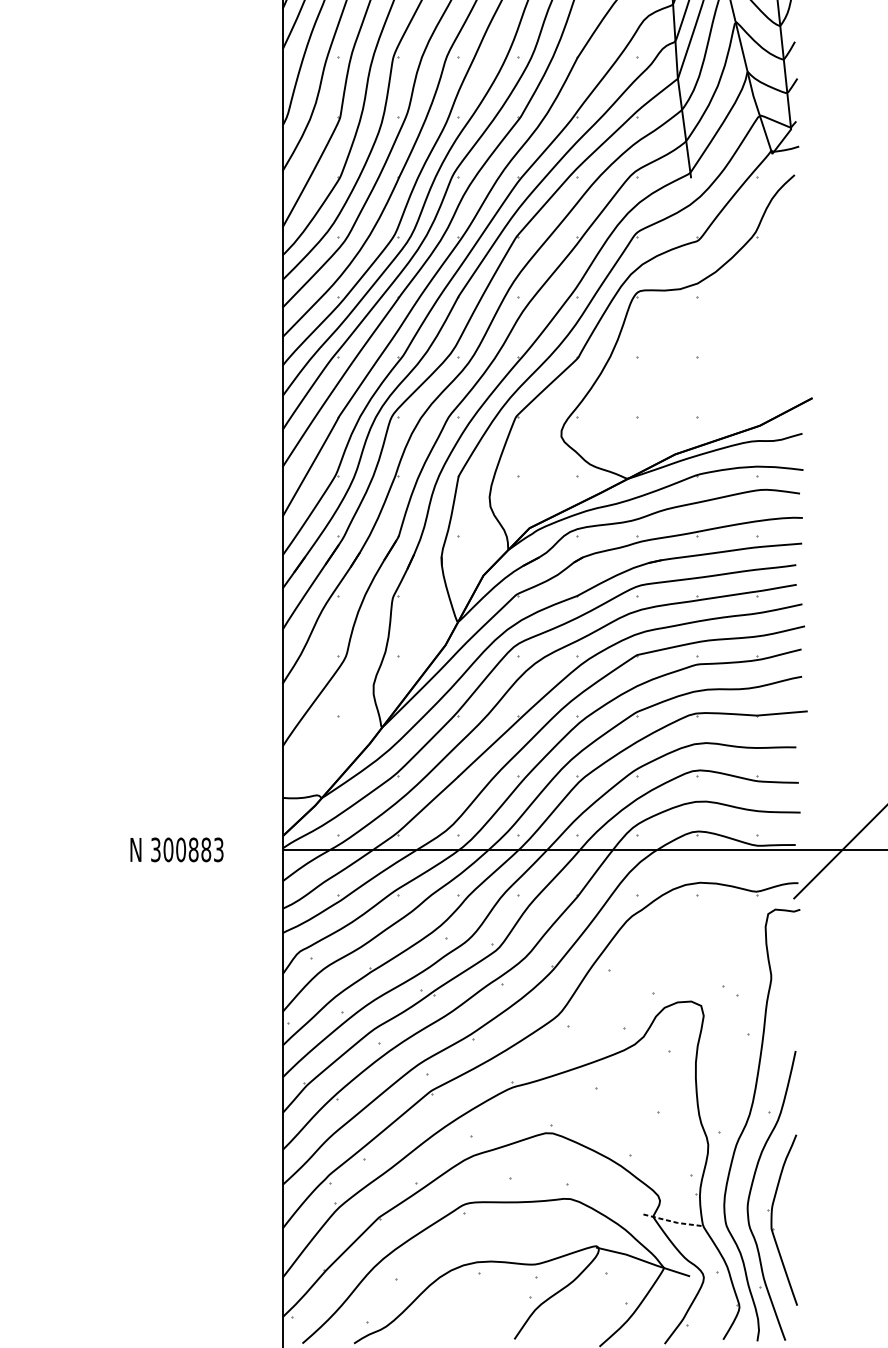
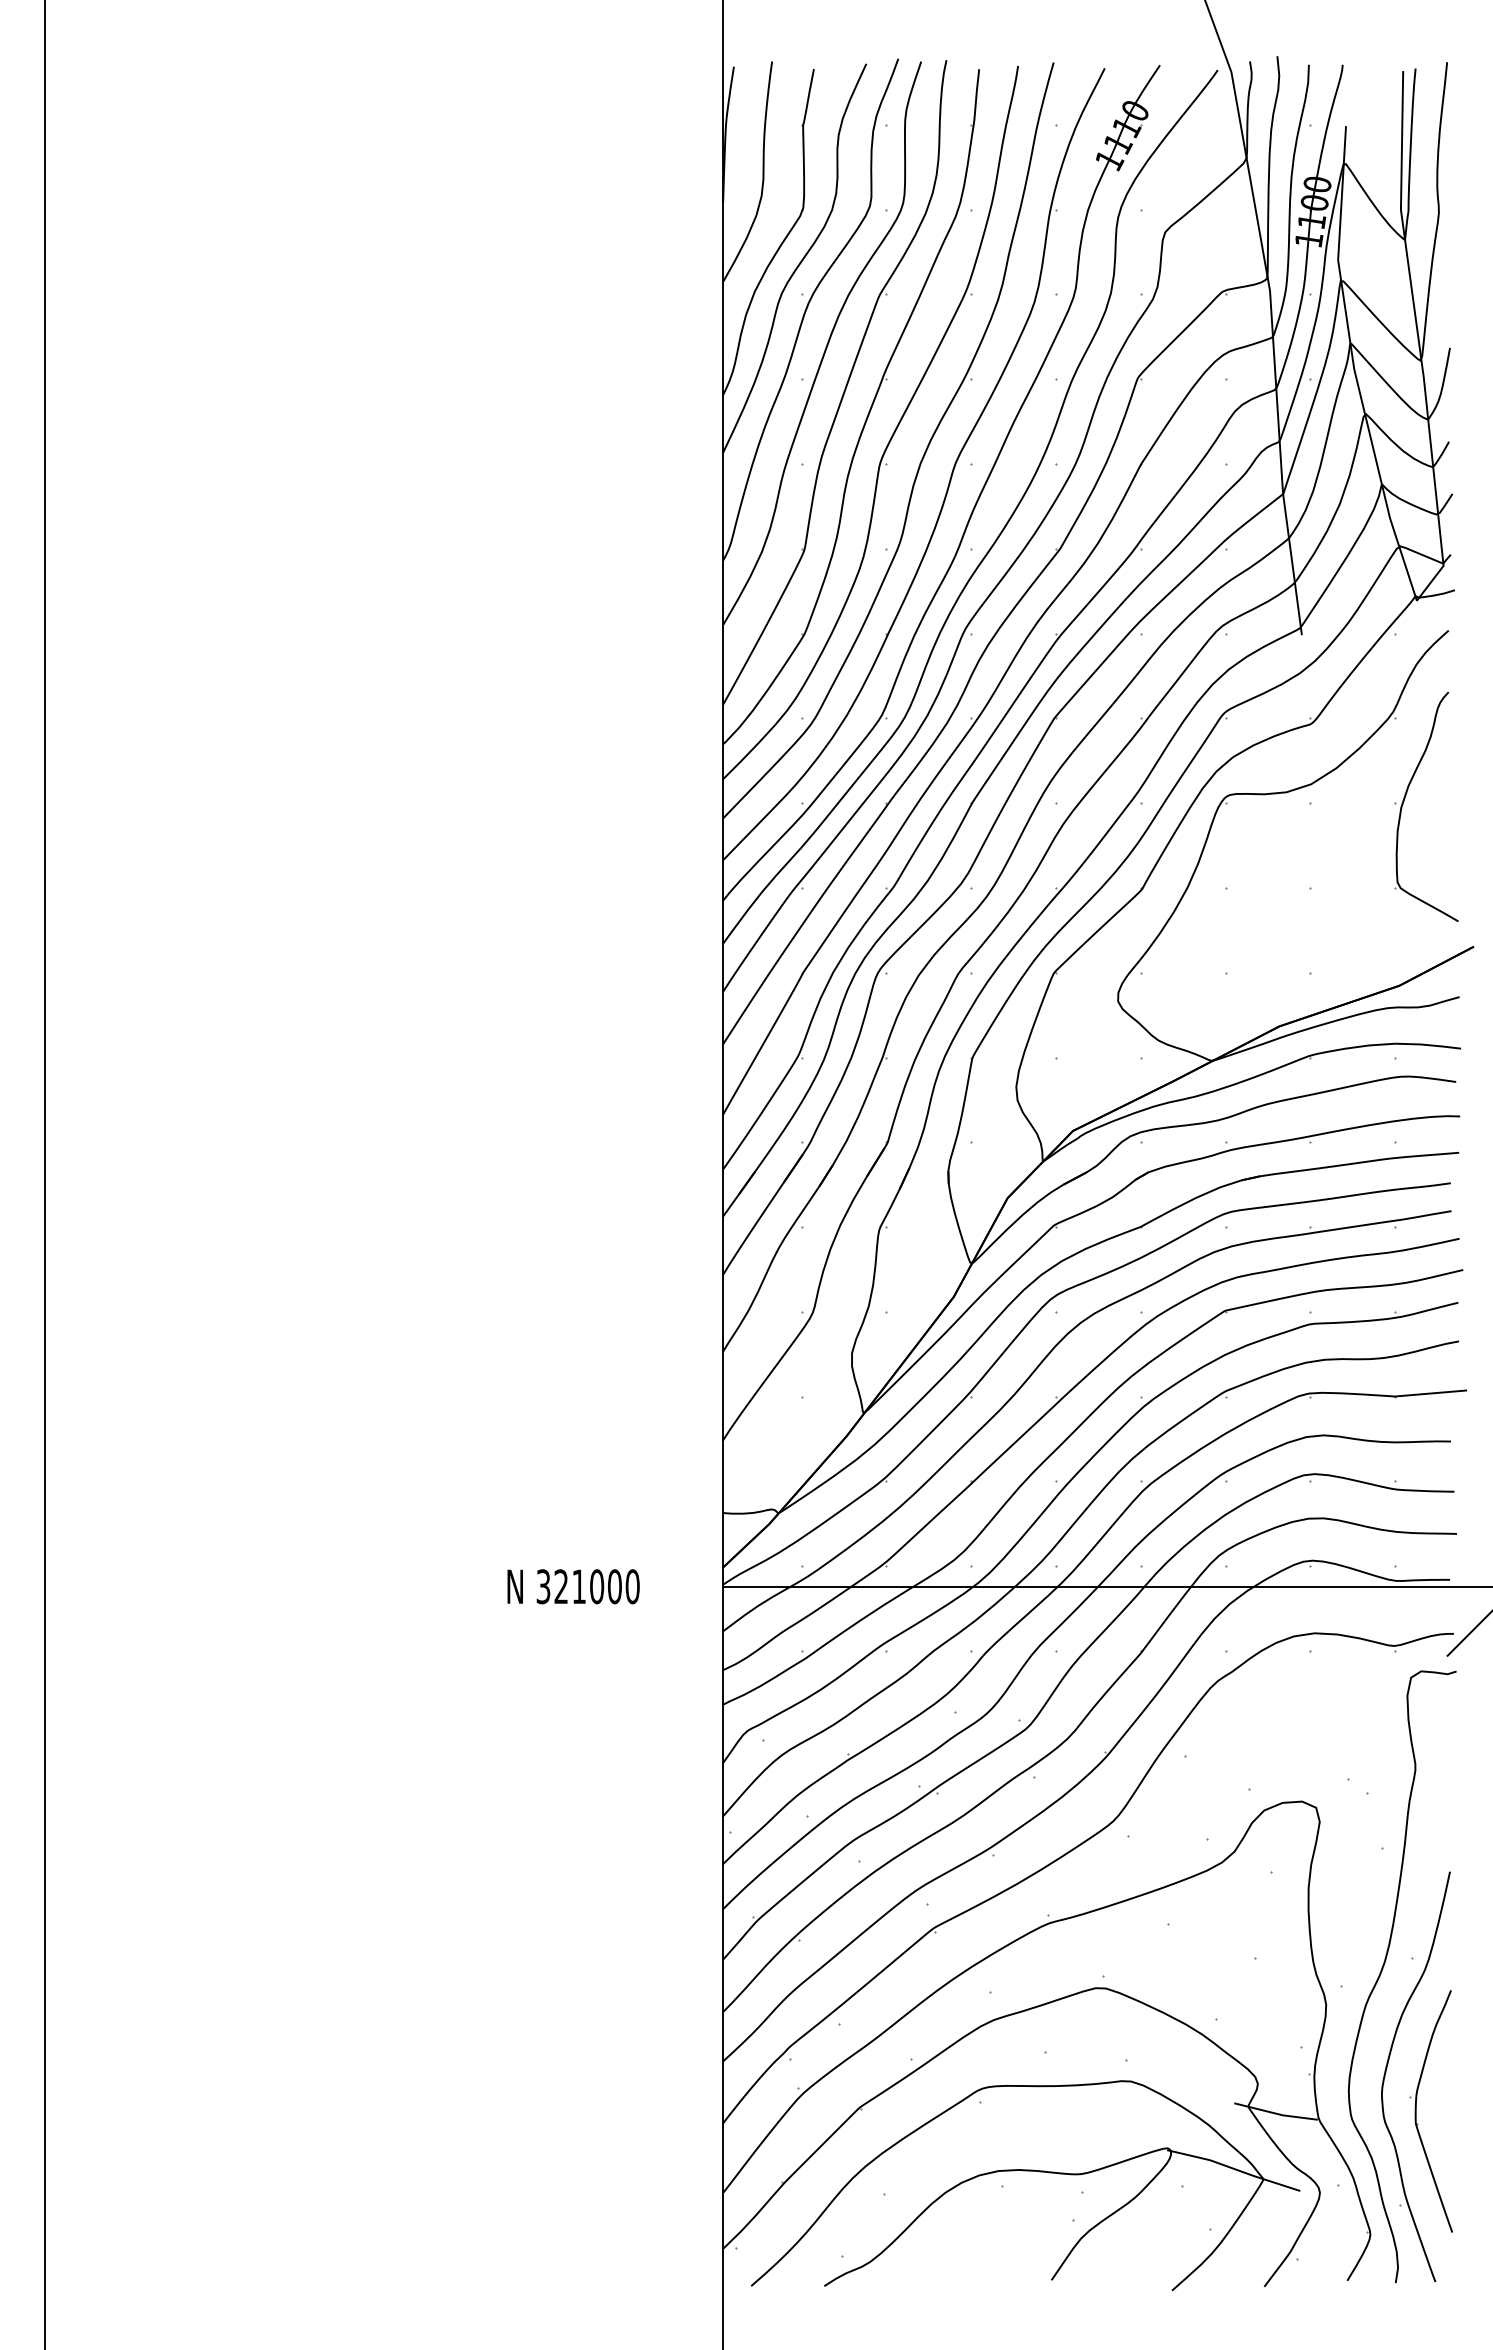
part: (764, 293) -> (1405, 798), added
text: (193, 849) -> (596, 1586), 300883 -> 321000
line: (673, 1221) -> (1276, 2113), dashed -> solid

